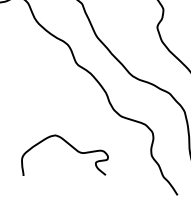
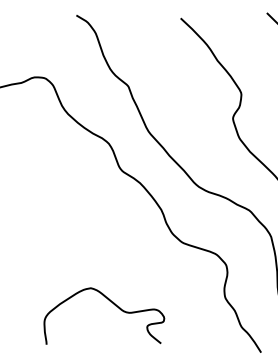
curve: (72, 147) -> (114, 305), moved

